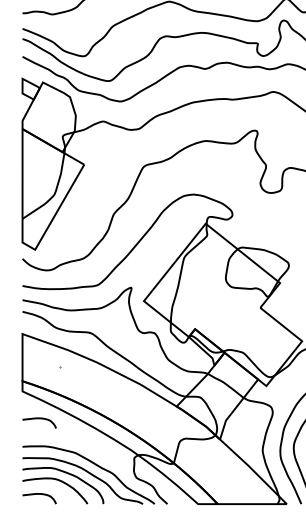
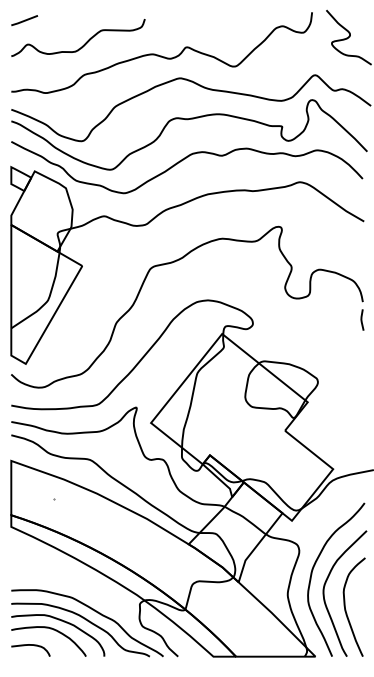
curve: (39, 418) -> (30, 558), removed

